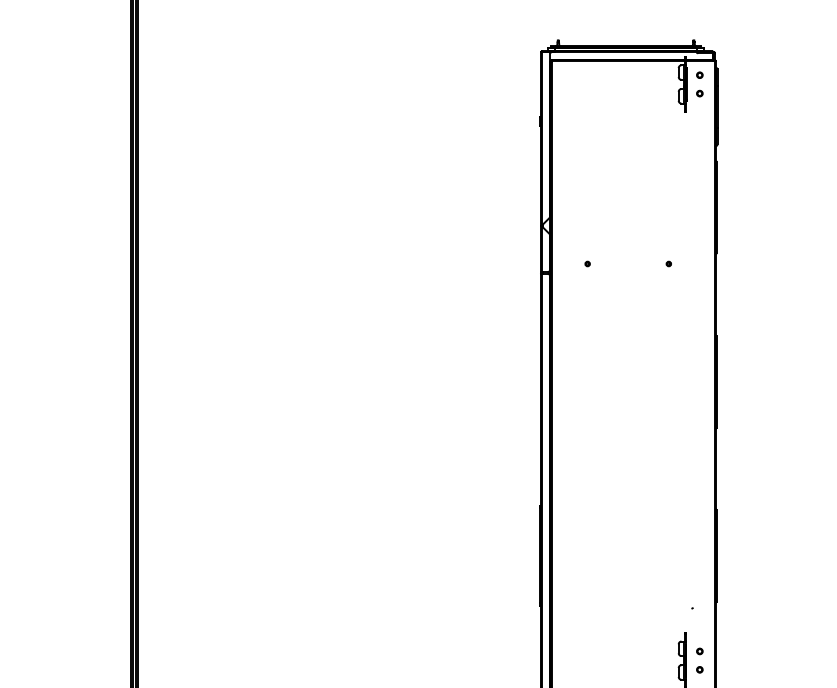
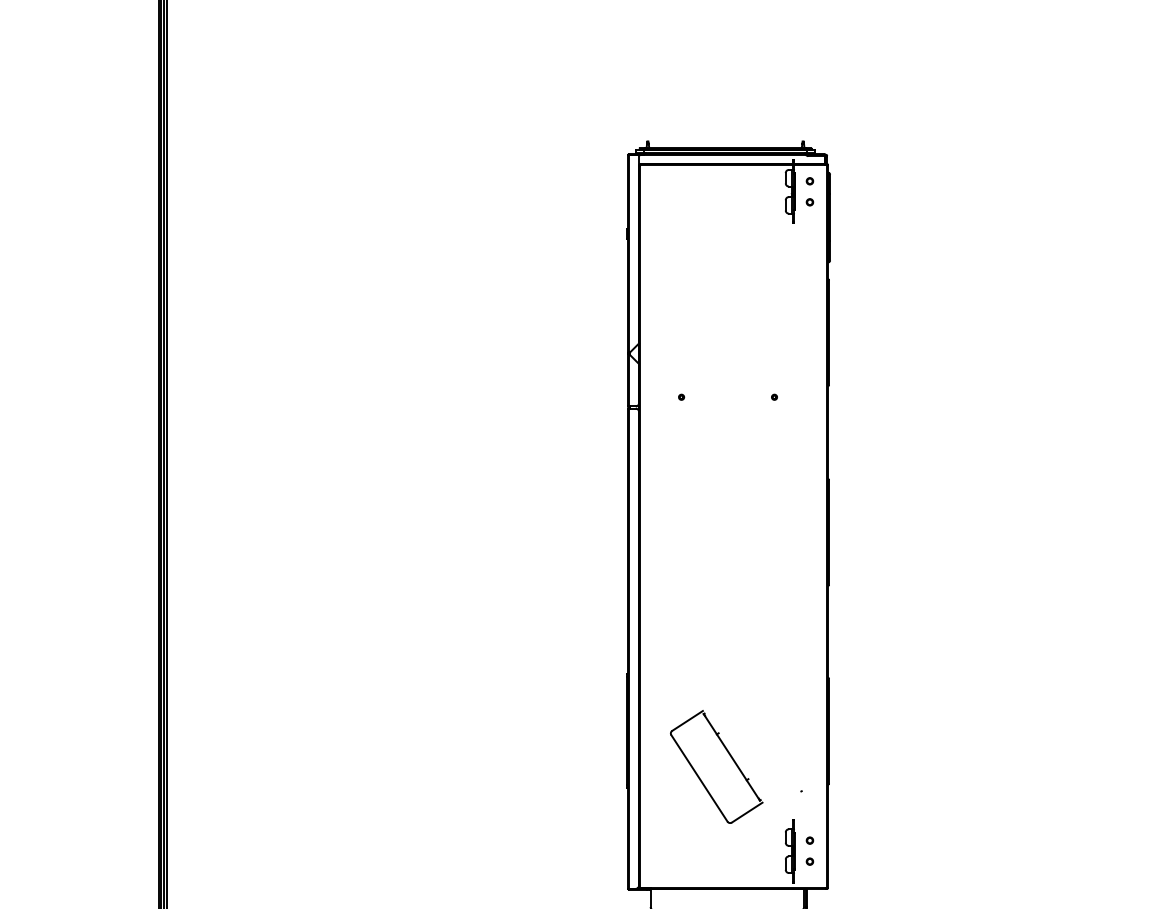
part: (618, 586) -> (716, 766), added

